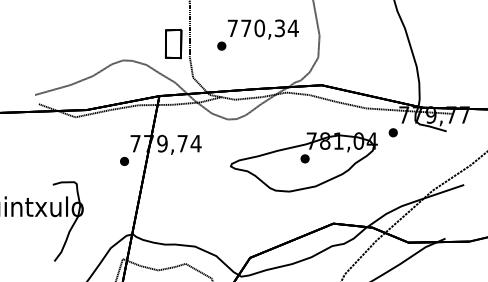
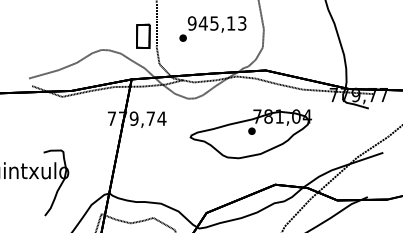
text: (262, 28) -> (216, 23), 770,34 -> 945,13
part: (392, 132) -> (324, 109), removed
part: (124, 161) -> (102, 133), removed

